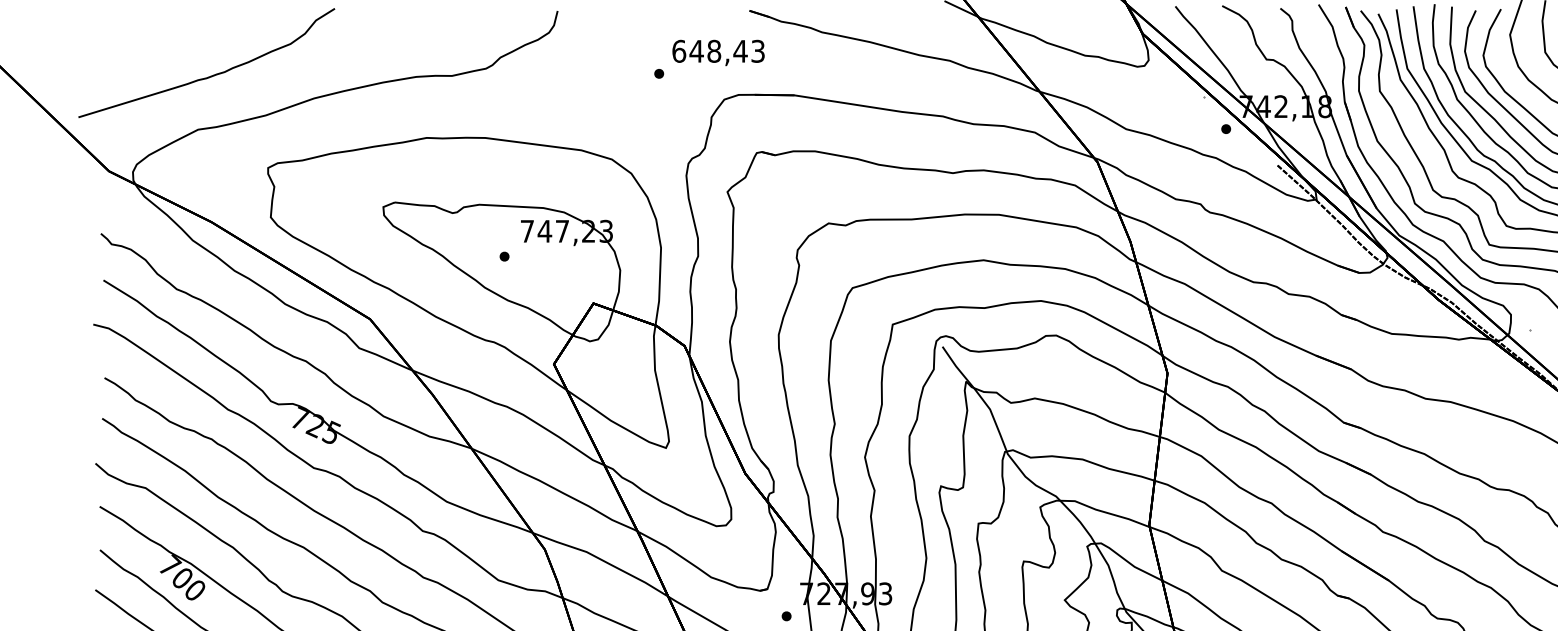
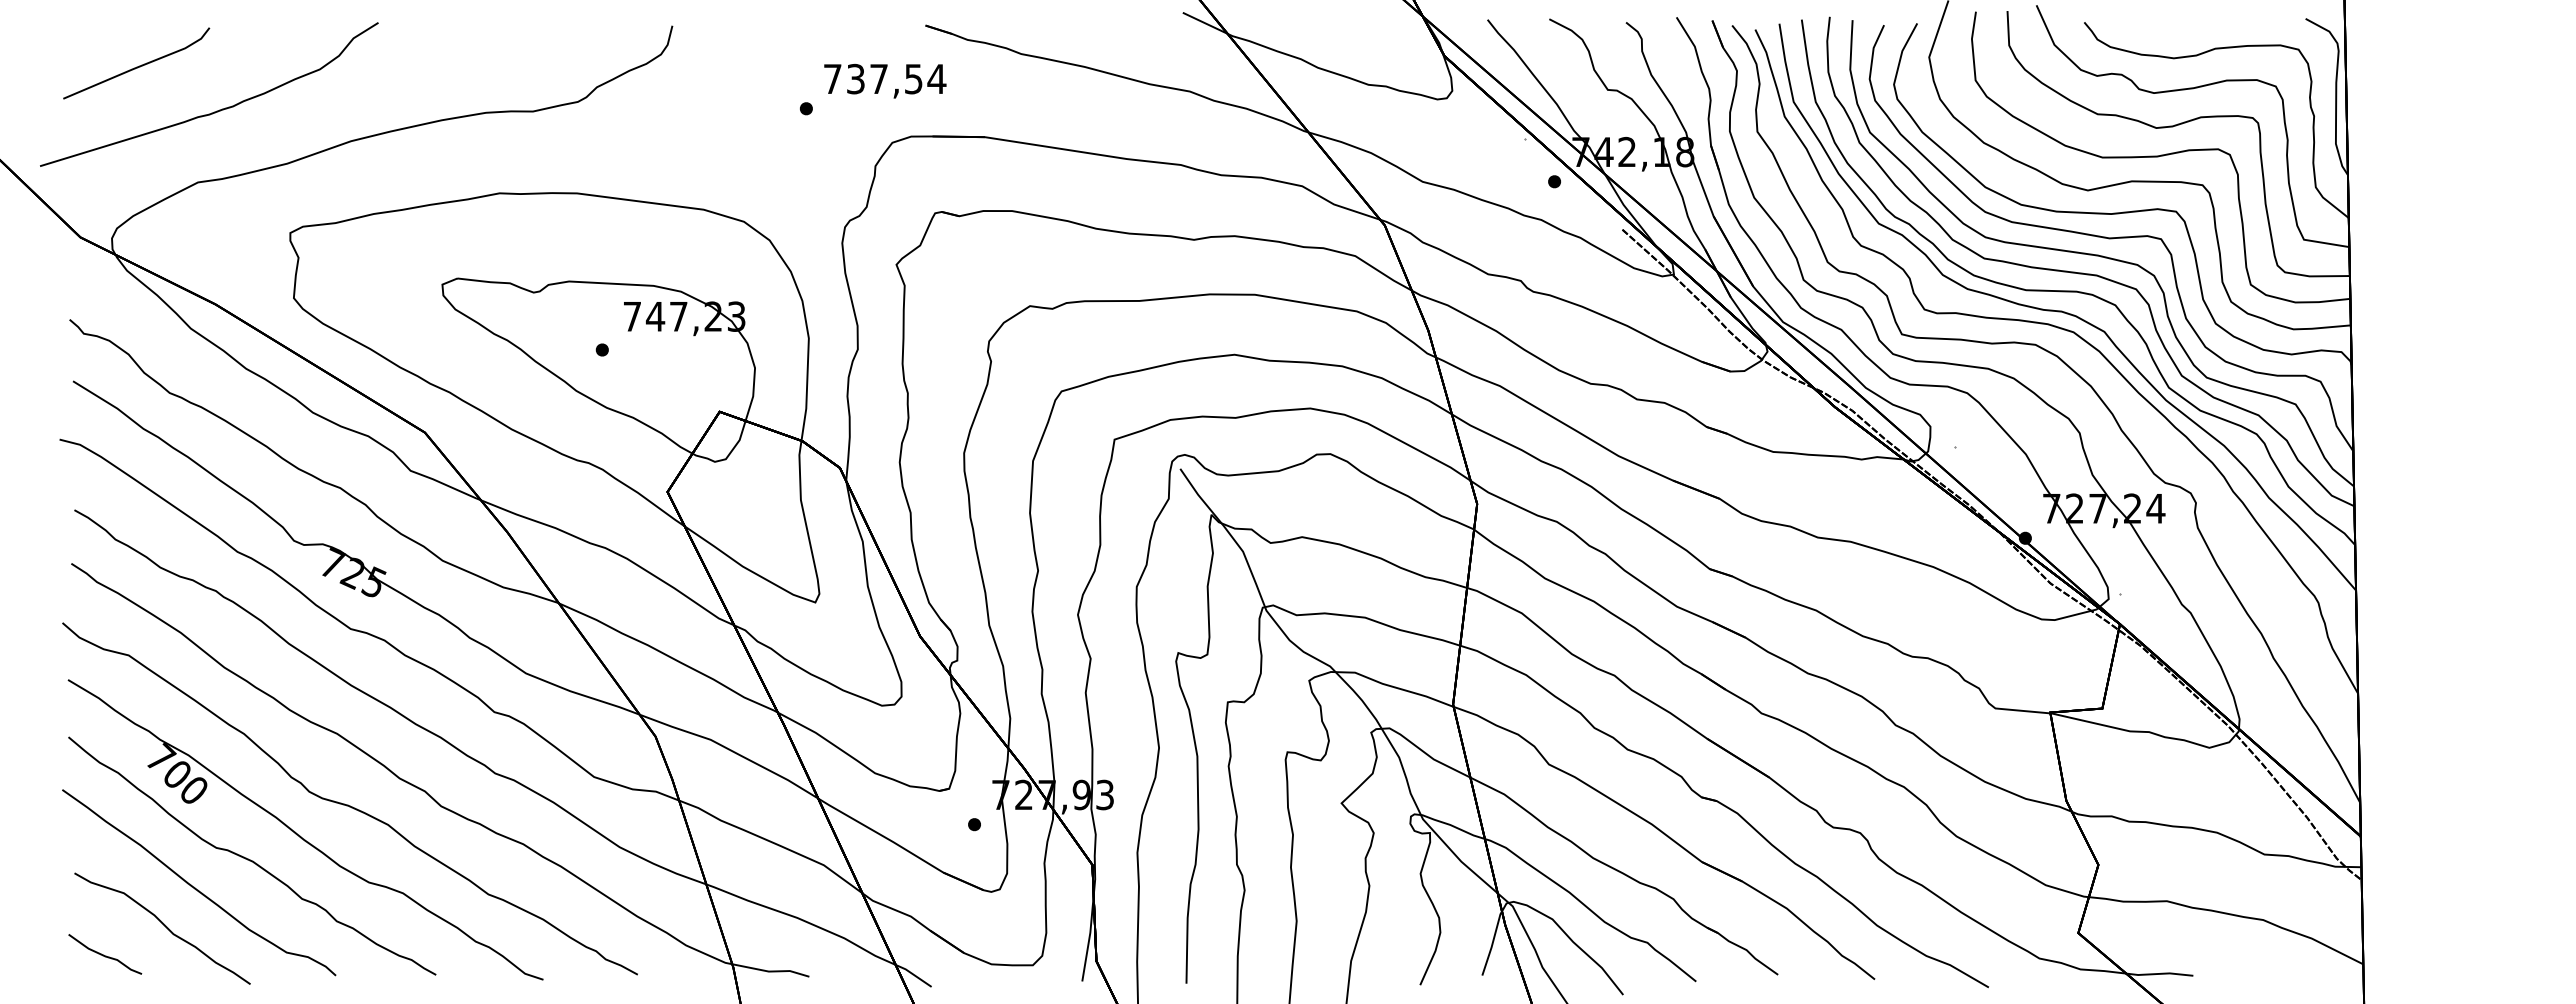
line: (151, 41) -> (136, 66), added
text: (718, 50) -> (884, 78), 648,43 -> 737,54

